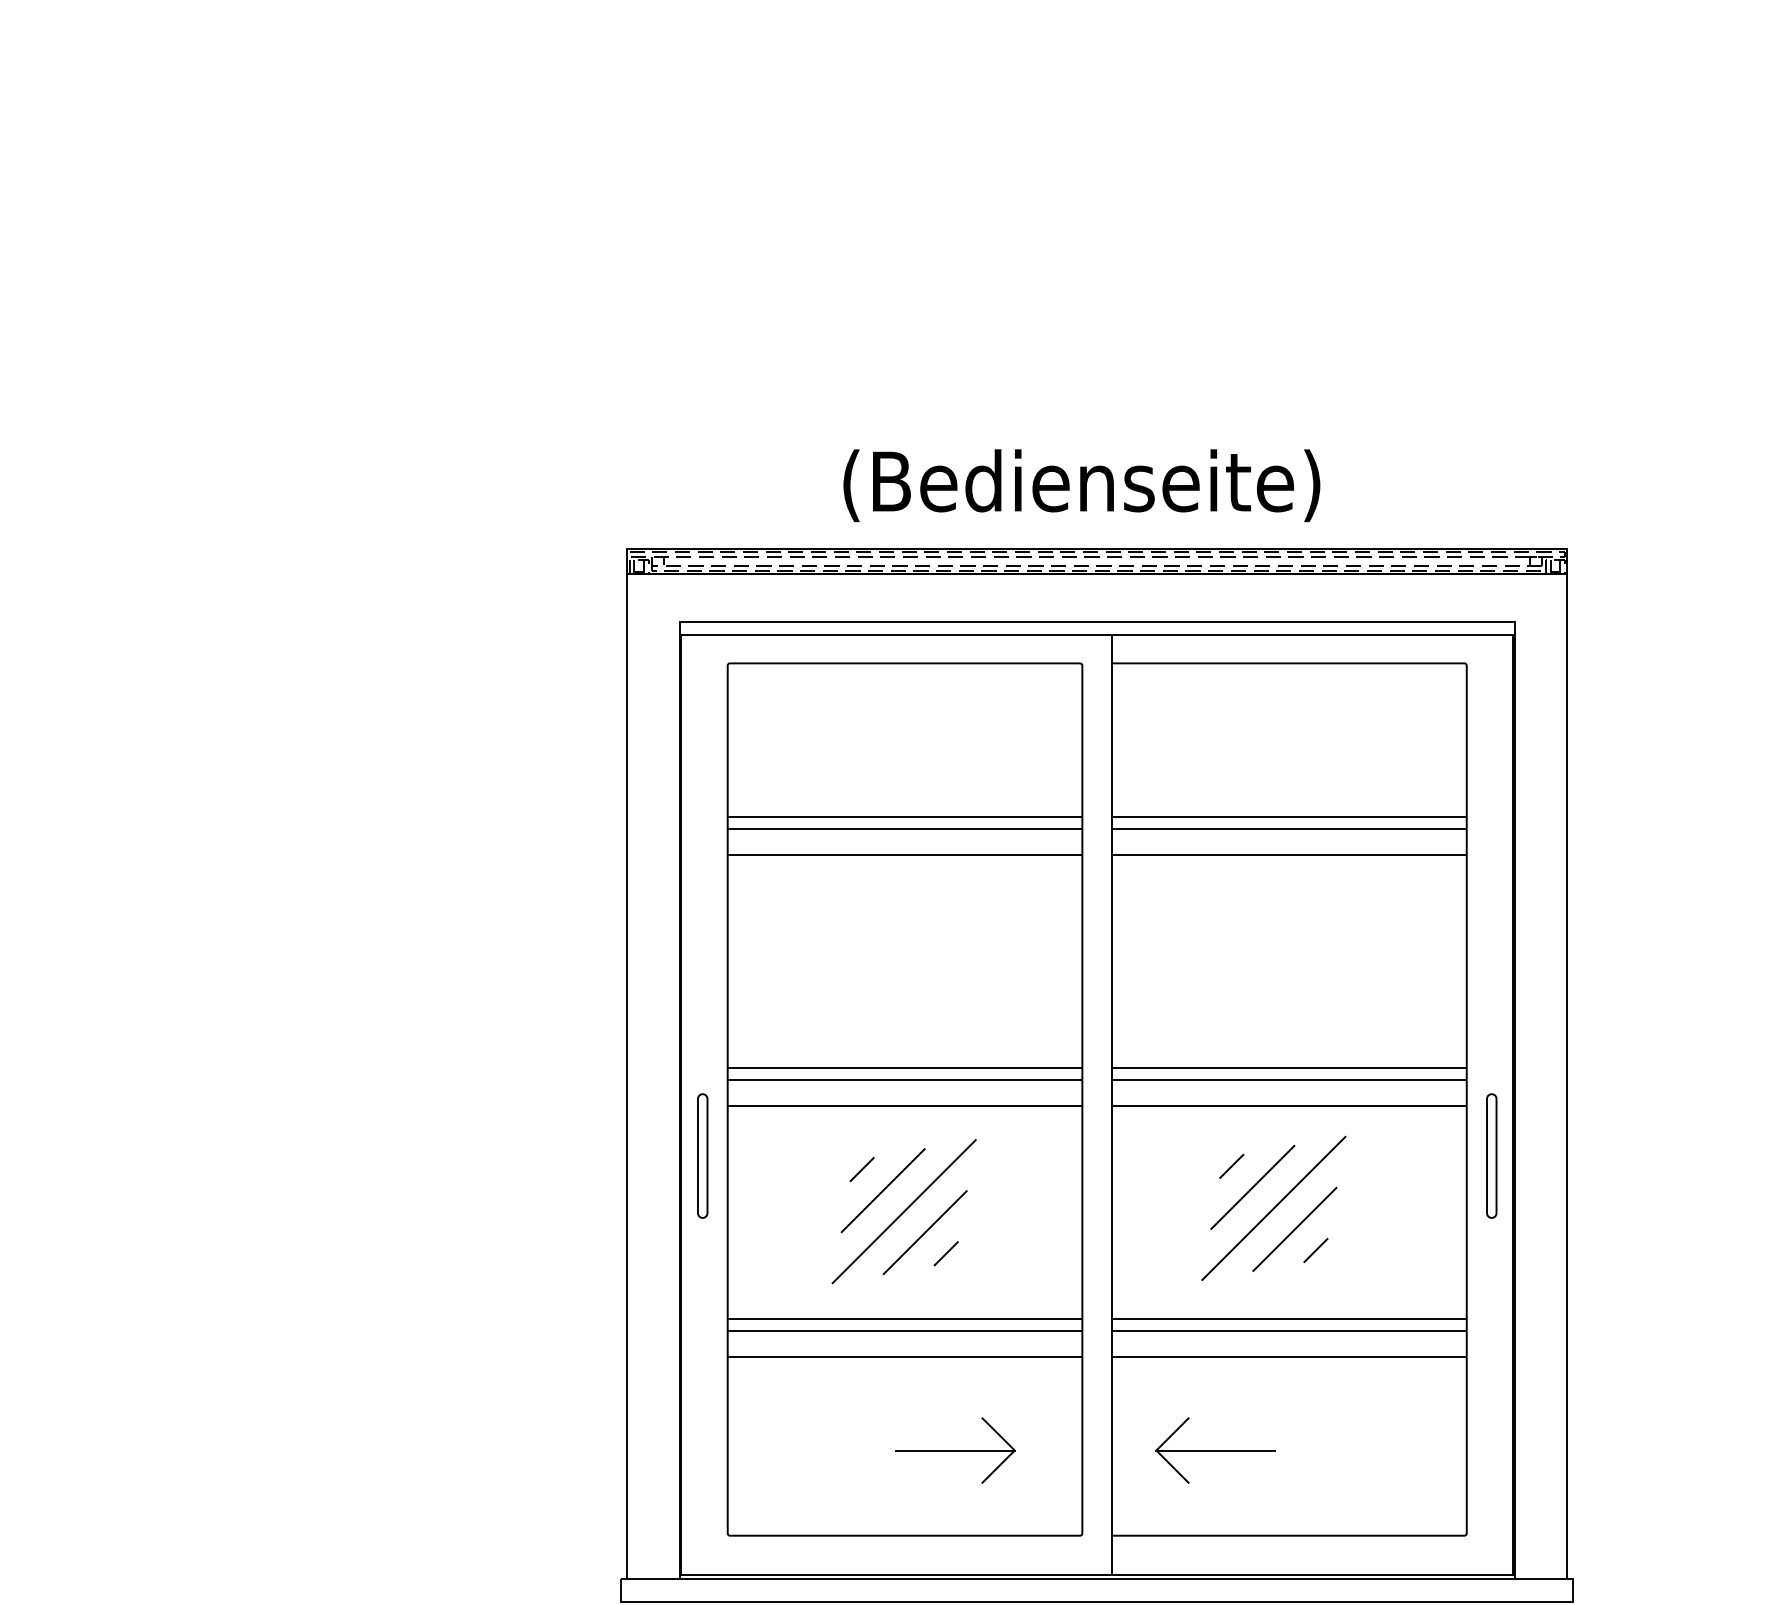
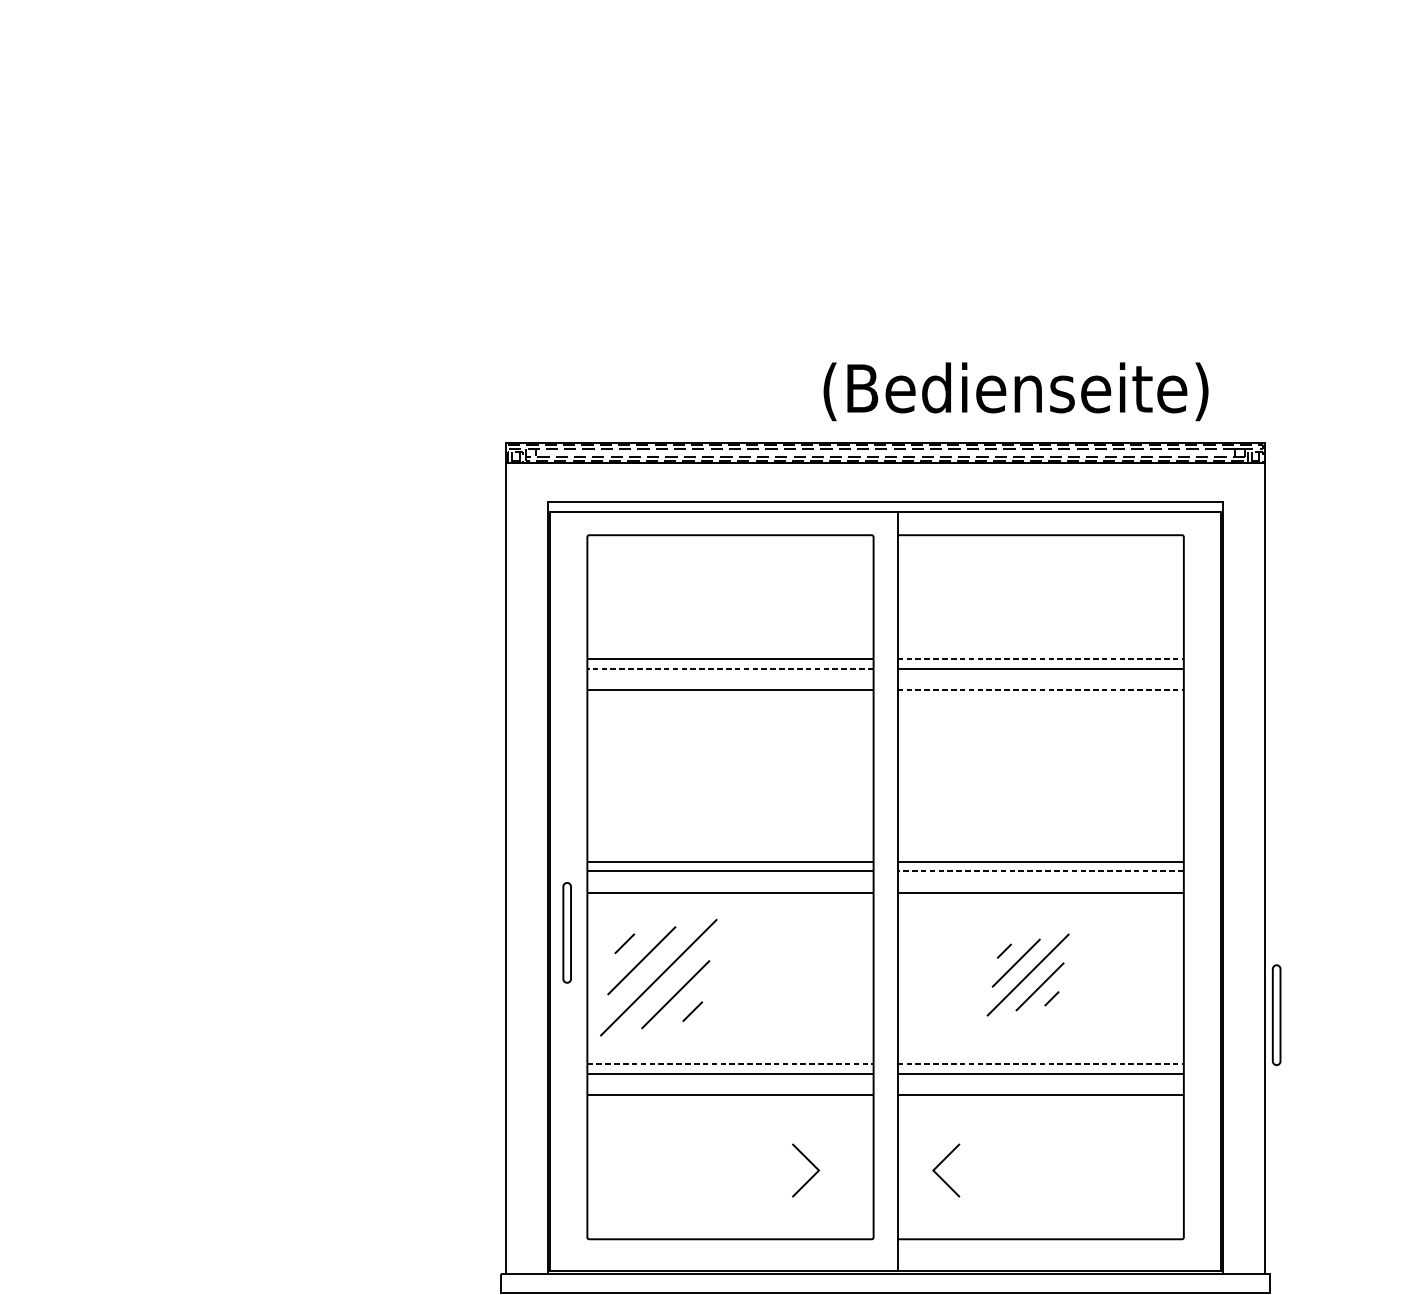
text: (1081, 485) -> (1015, 391), moved
line: (1289, 816) -> (1040, 658), solid -> dashed
line: (904, 828) -> (730, 668), solid -> dashed
line: (1289, 854) -> (1040, 689), solid -> dashed
line: (1288, 1079) -> (1039, 871), solid -> dashed
part: (1491, 1155) -> (1276, 1014), moved
part: (1273, 1207) -> (1027, 974), size x0.7
part: (903, 1211) -> (658, 977), moved
line: (905, 1319) -> (730, 1064), solid -> dashed
line: (1289, 1319) -> (1040, 1064), solid -> dashed
line: (954, 1450) -> (770, 1170), removed
line: (1215, 1450) -> (981, 1170), removed

